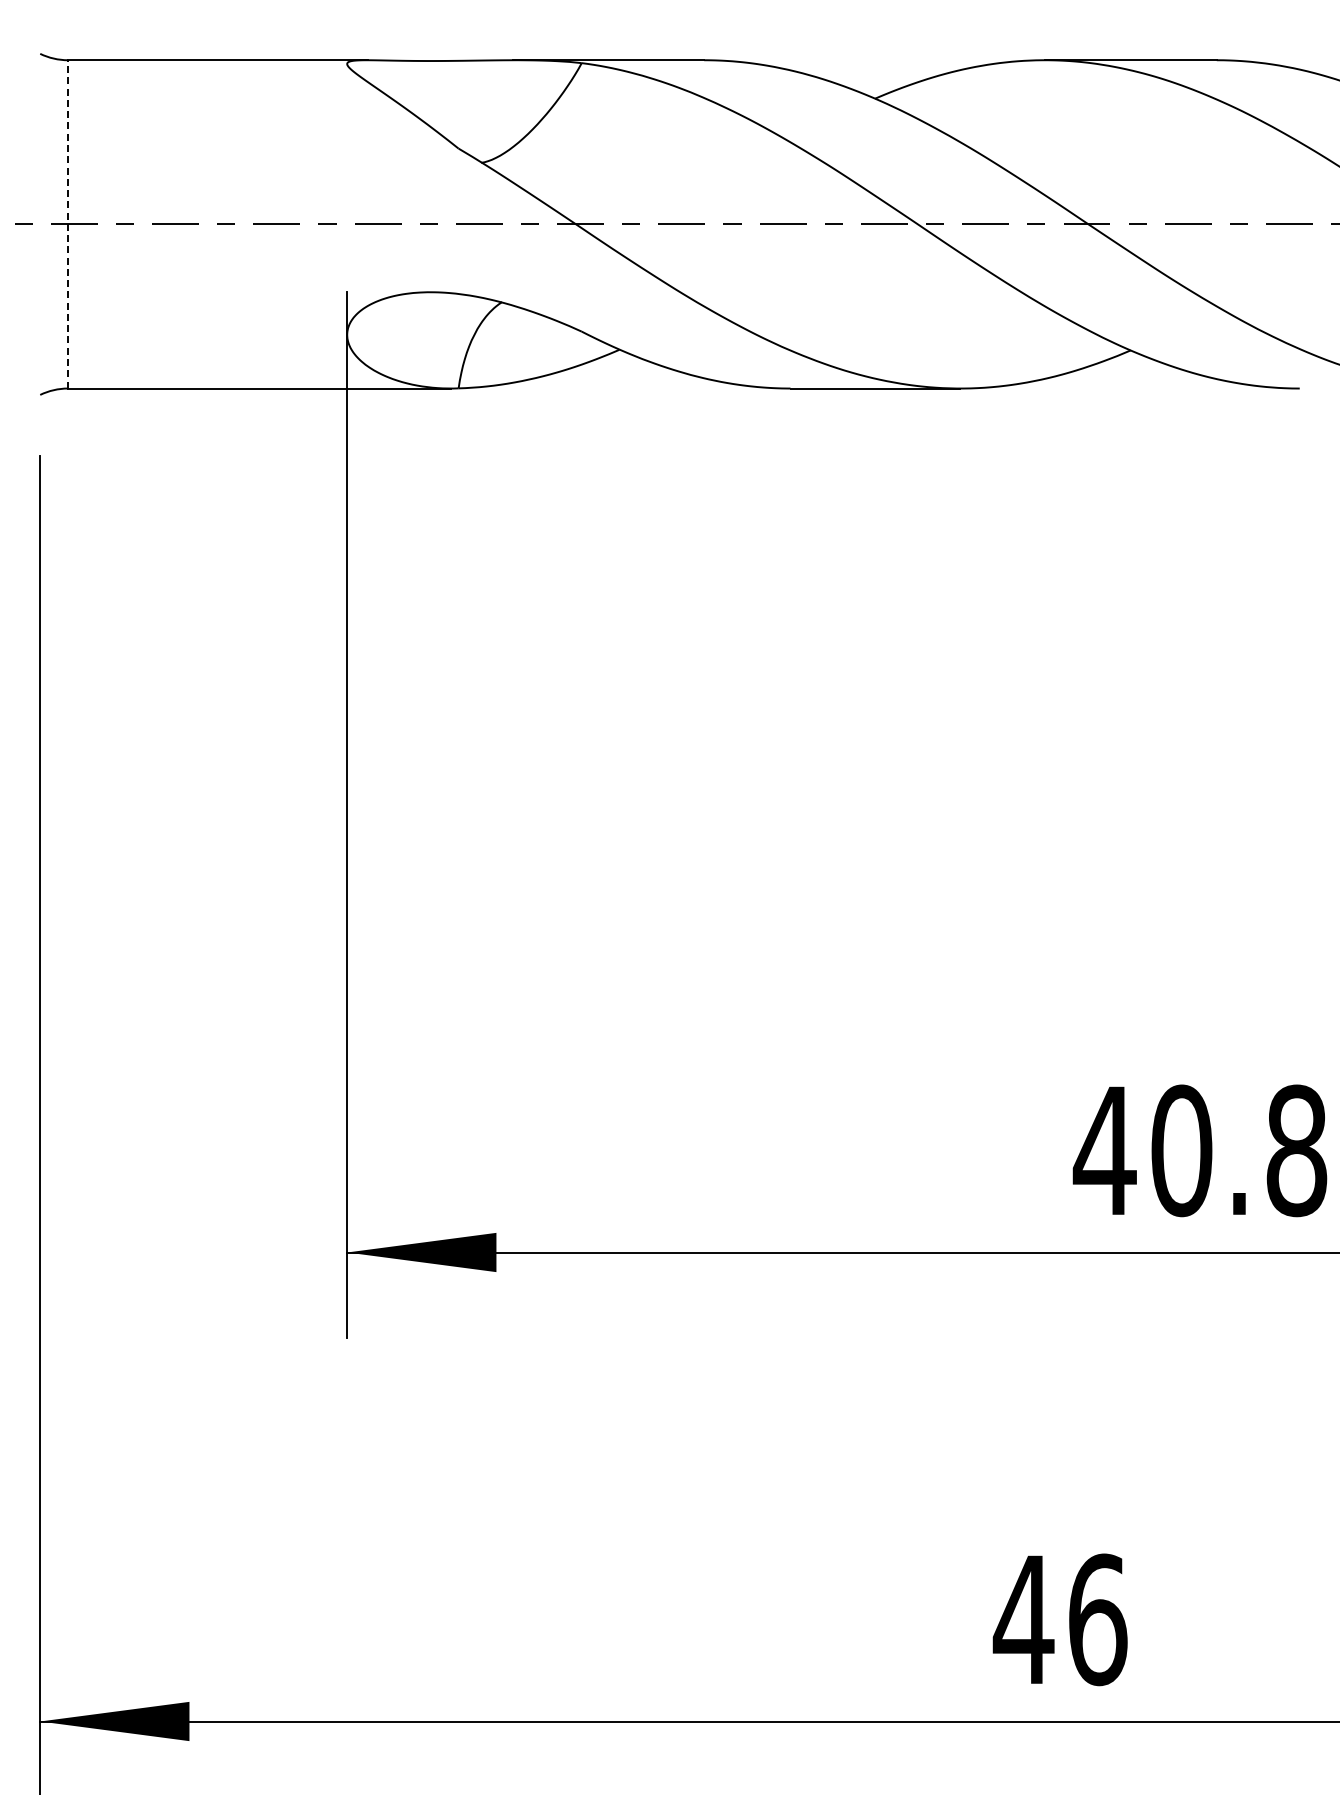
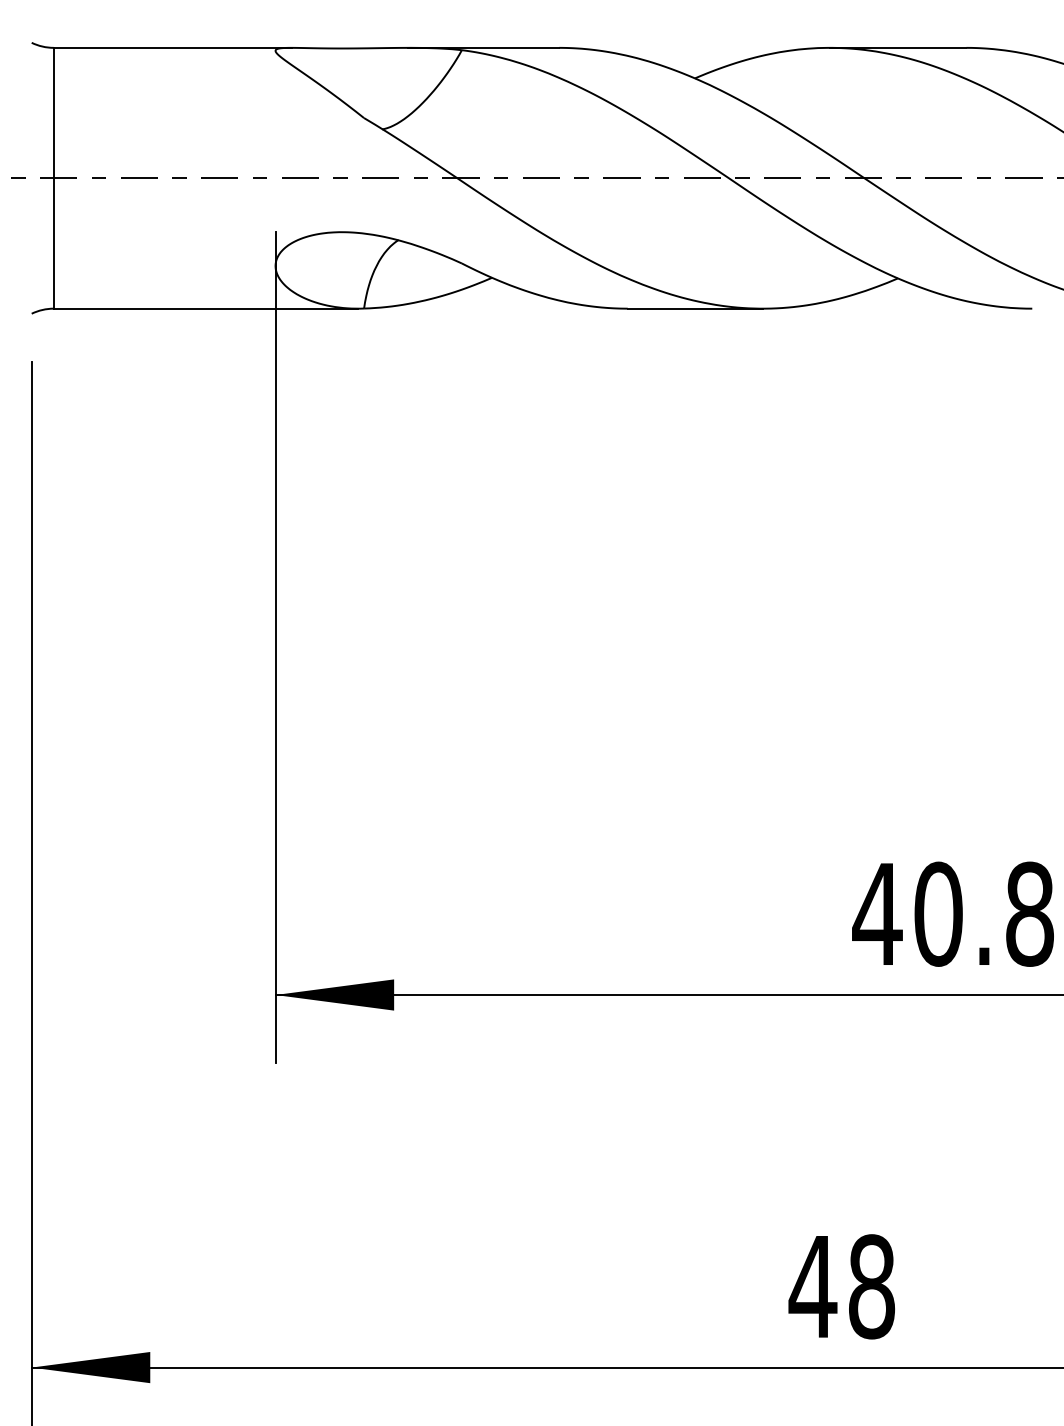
line: (68, 223) -> (54, 177), dashed -> solid
text: (1098, 1619) -> (872, 1286), 46 -> 48

